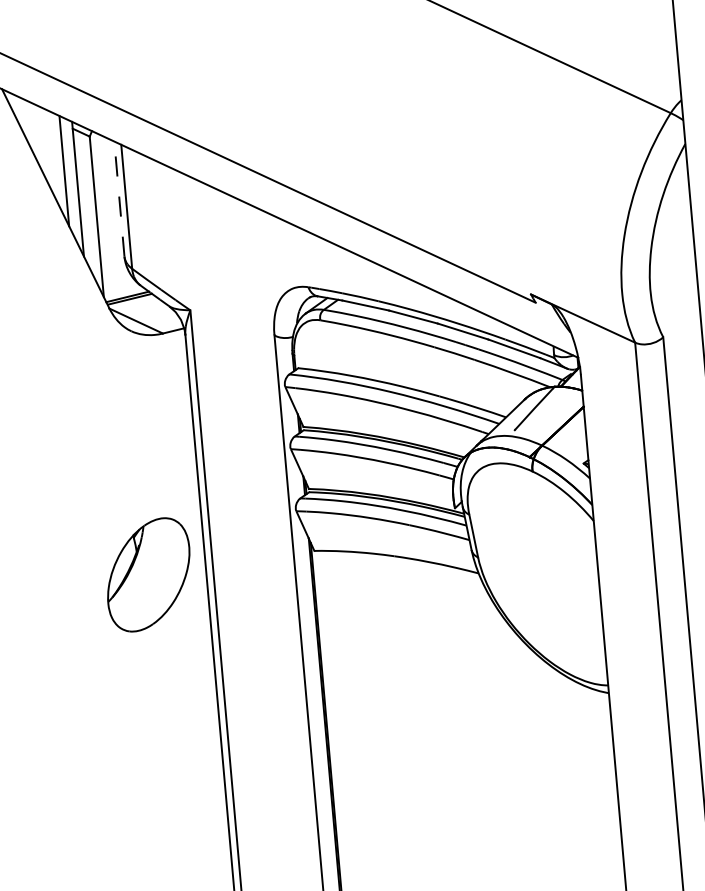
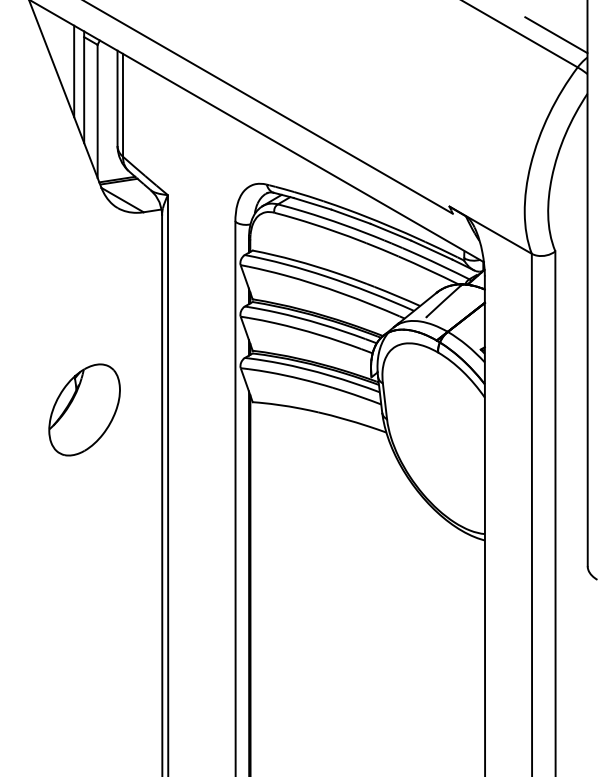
line: (641, 76) -> (556, 35), added
line: (119, 199) -> (117, 98), dashed -> solid
part: (148, 574) -> (84, 409), moved

